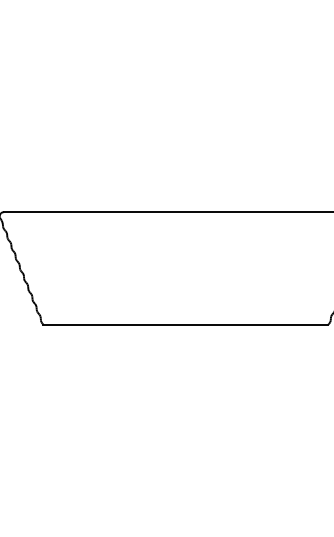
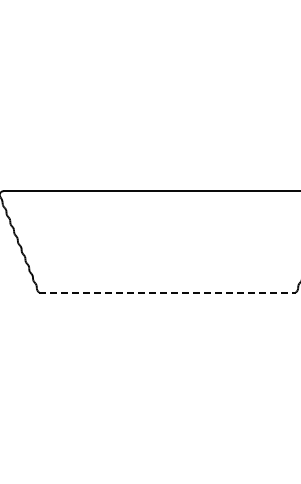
line: (185, 324) -> (167, 292), solid -> dashed

